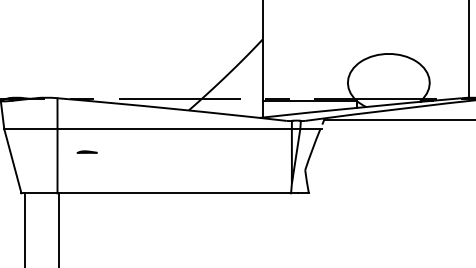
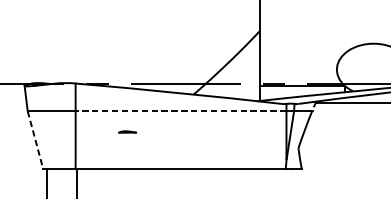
line: (174, 129) -> (180, 111), solid -> dashed
line: (86, 151) -> (126, 131), moved
line: (13, 161) -> (36, 140), solid -> dashed

